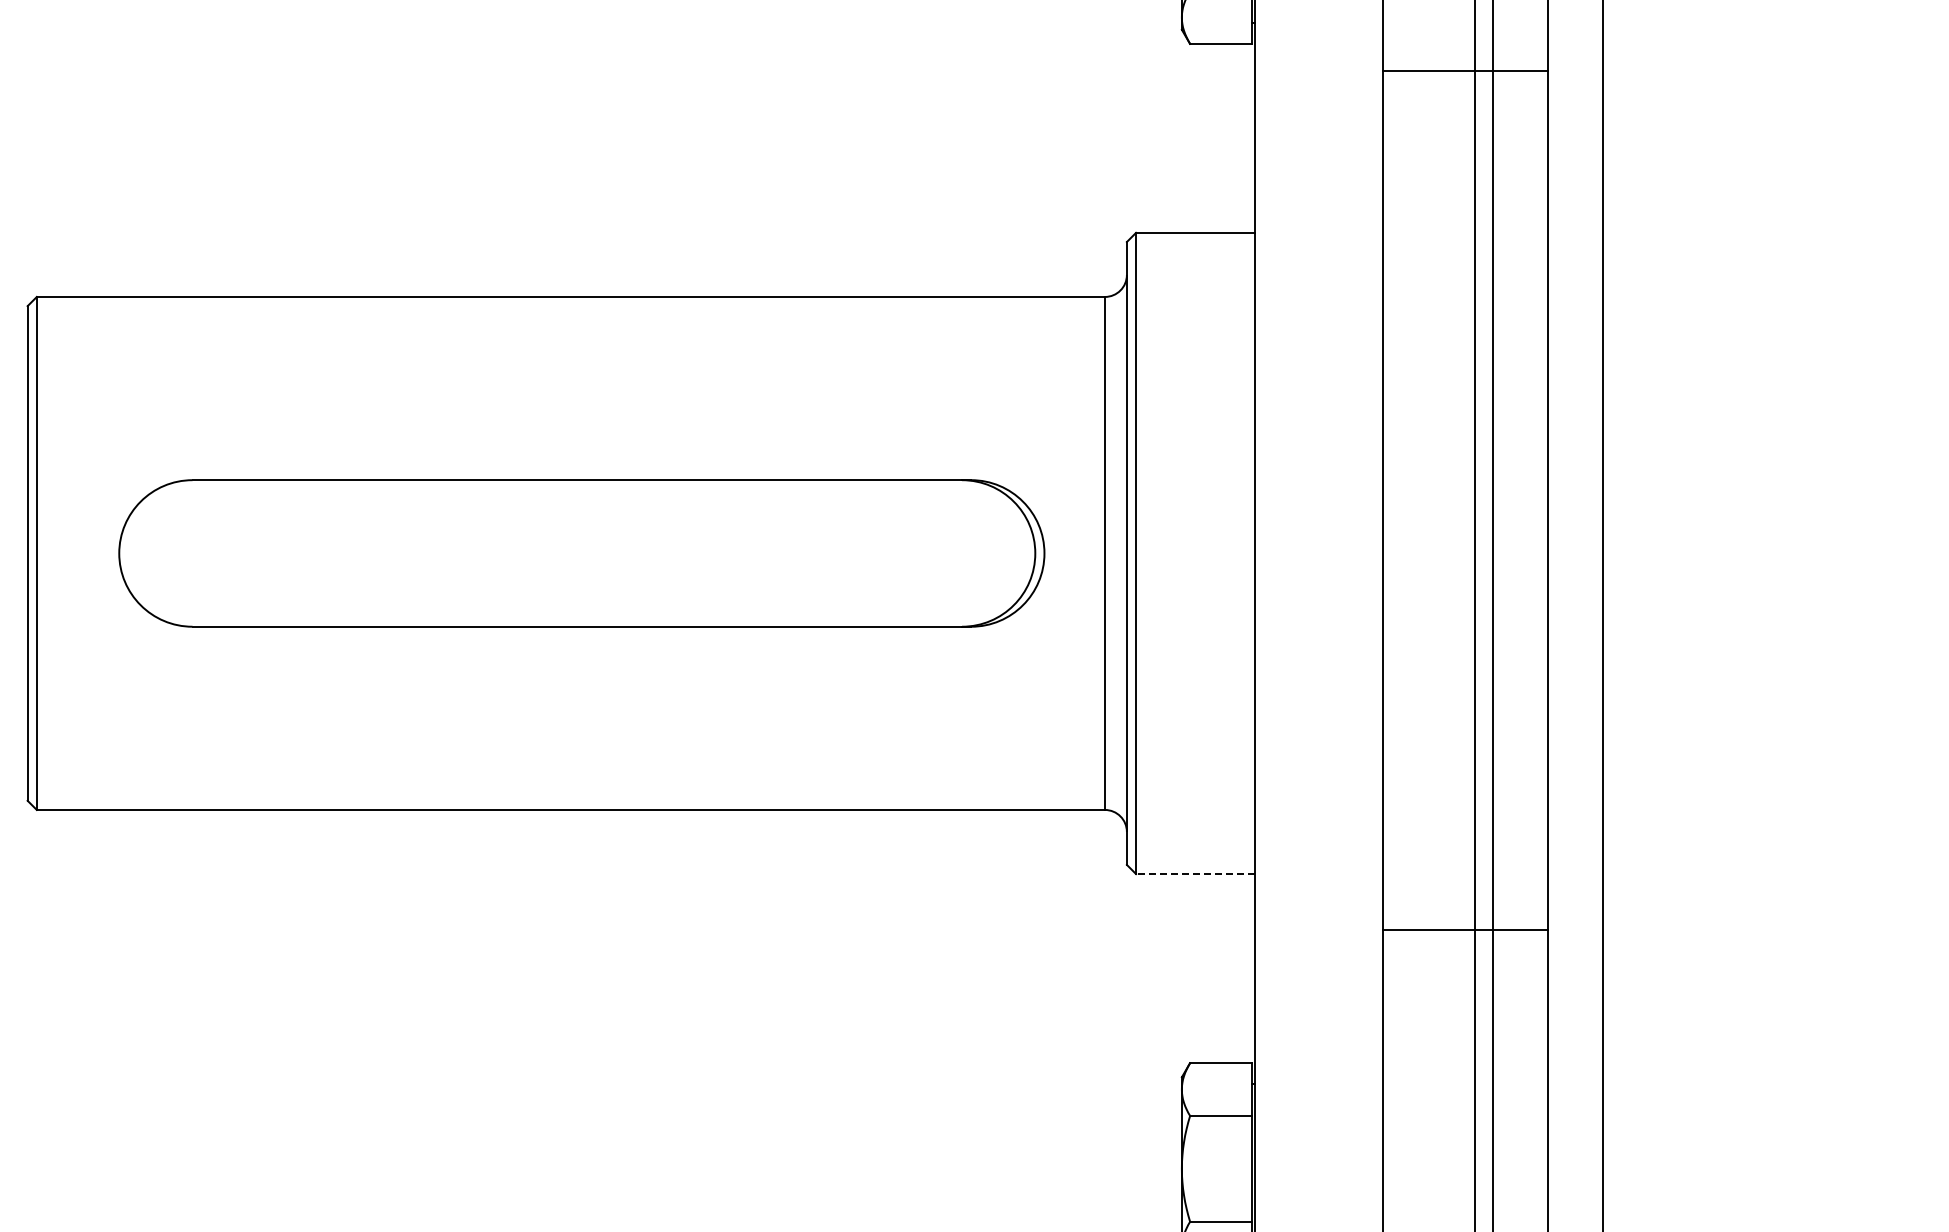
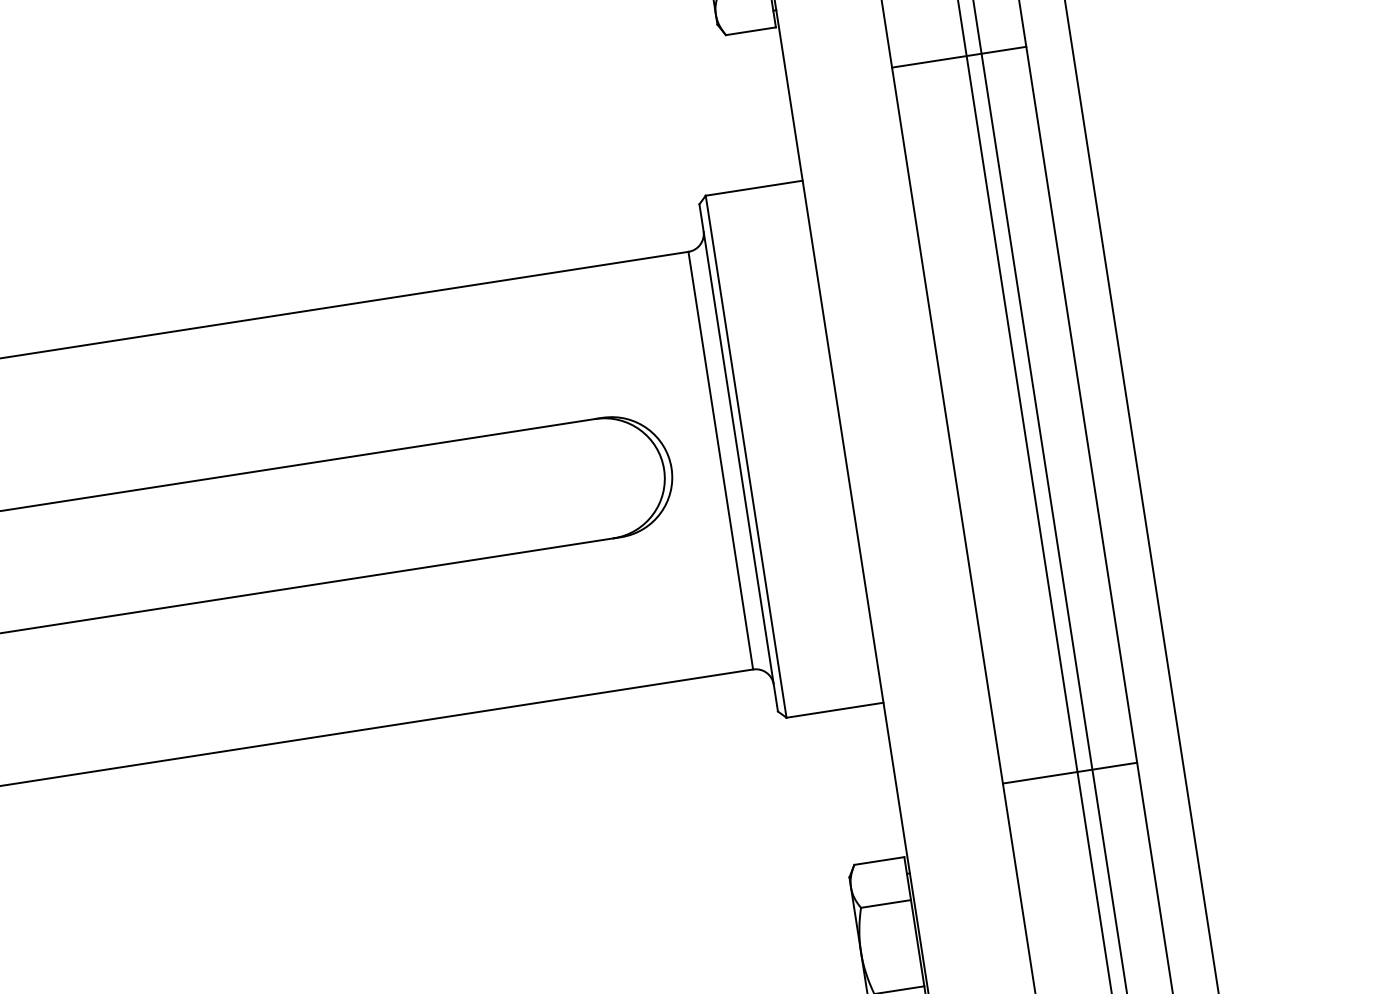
line: (1465, 70) -> (958, 57), moved
line: (1195, 874) -> (834, 710), dashed -> solid
line: (1465, 930) -> (1069, 773), moved

